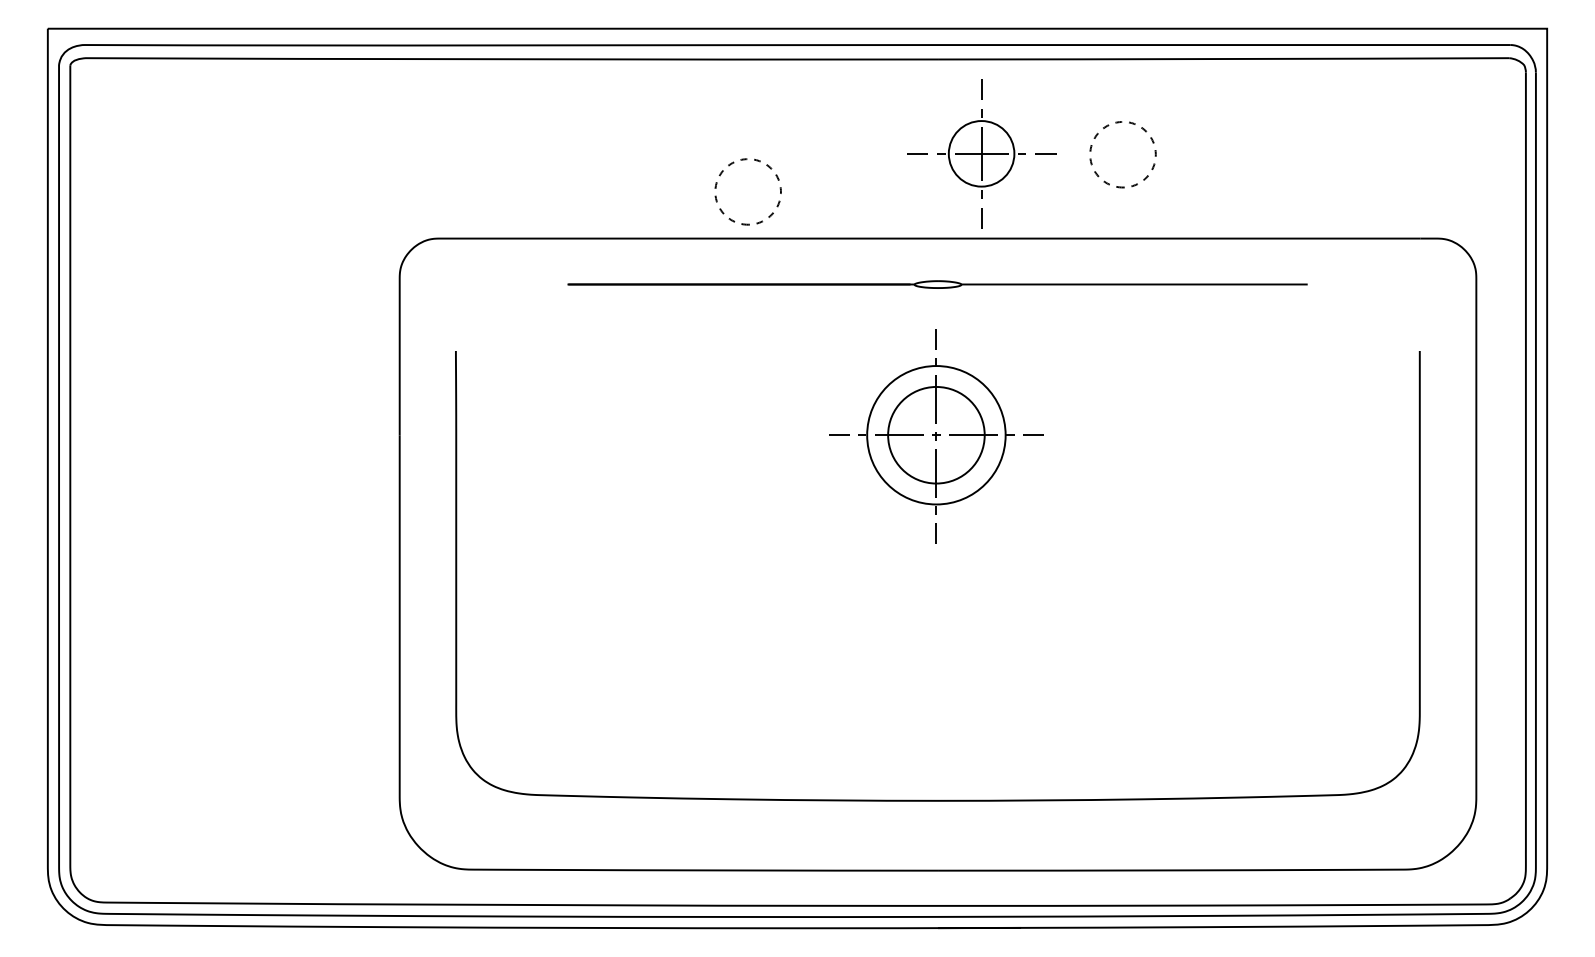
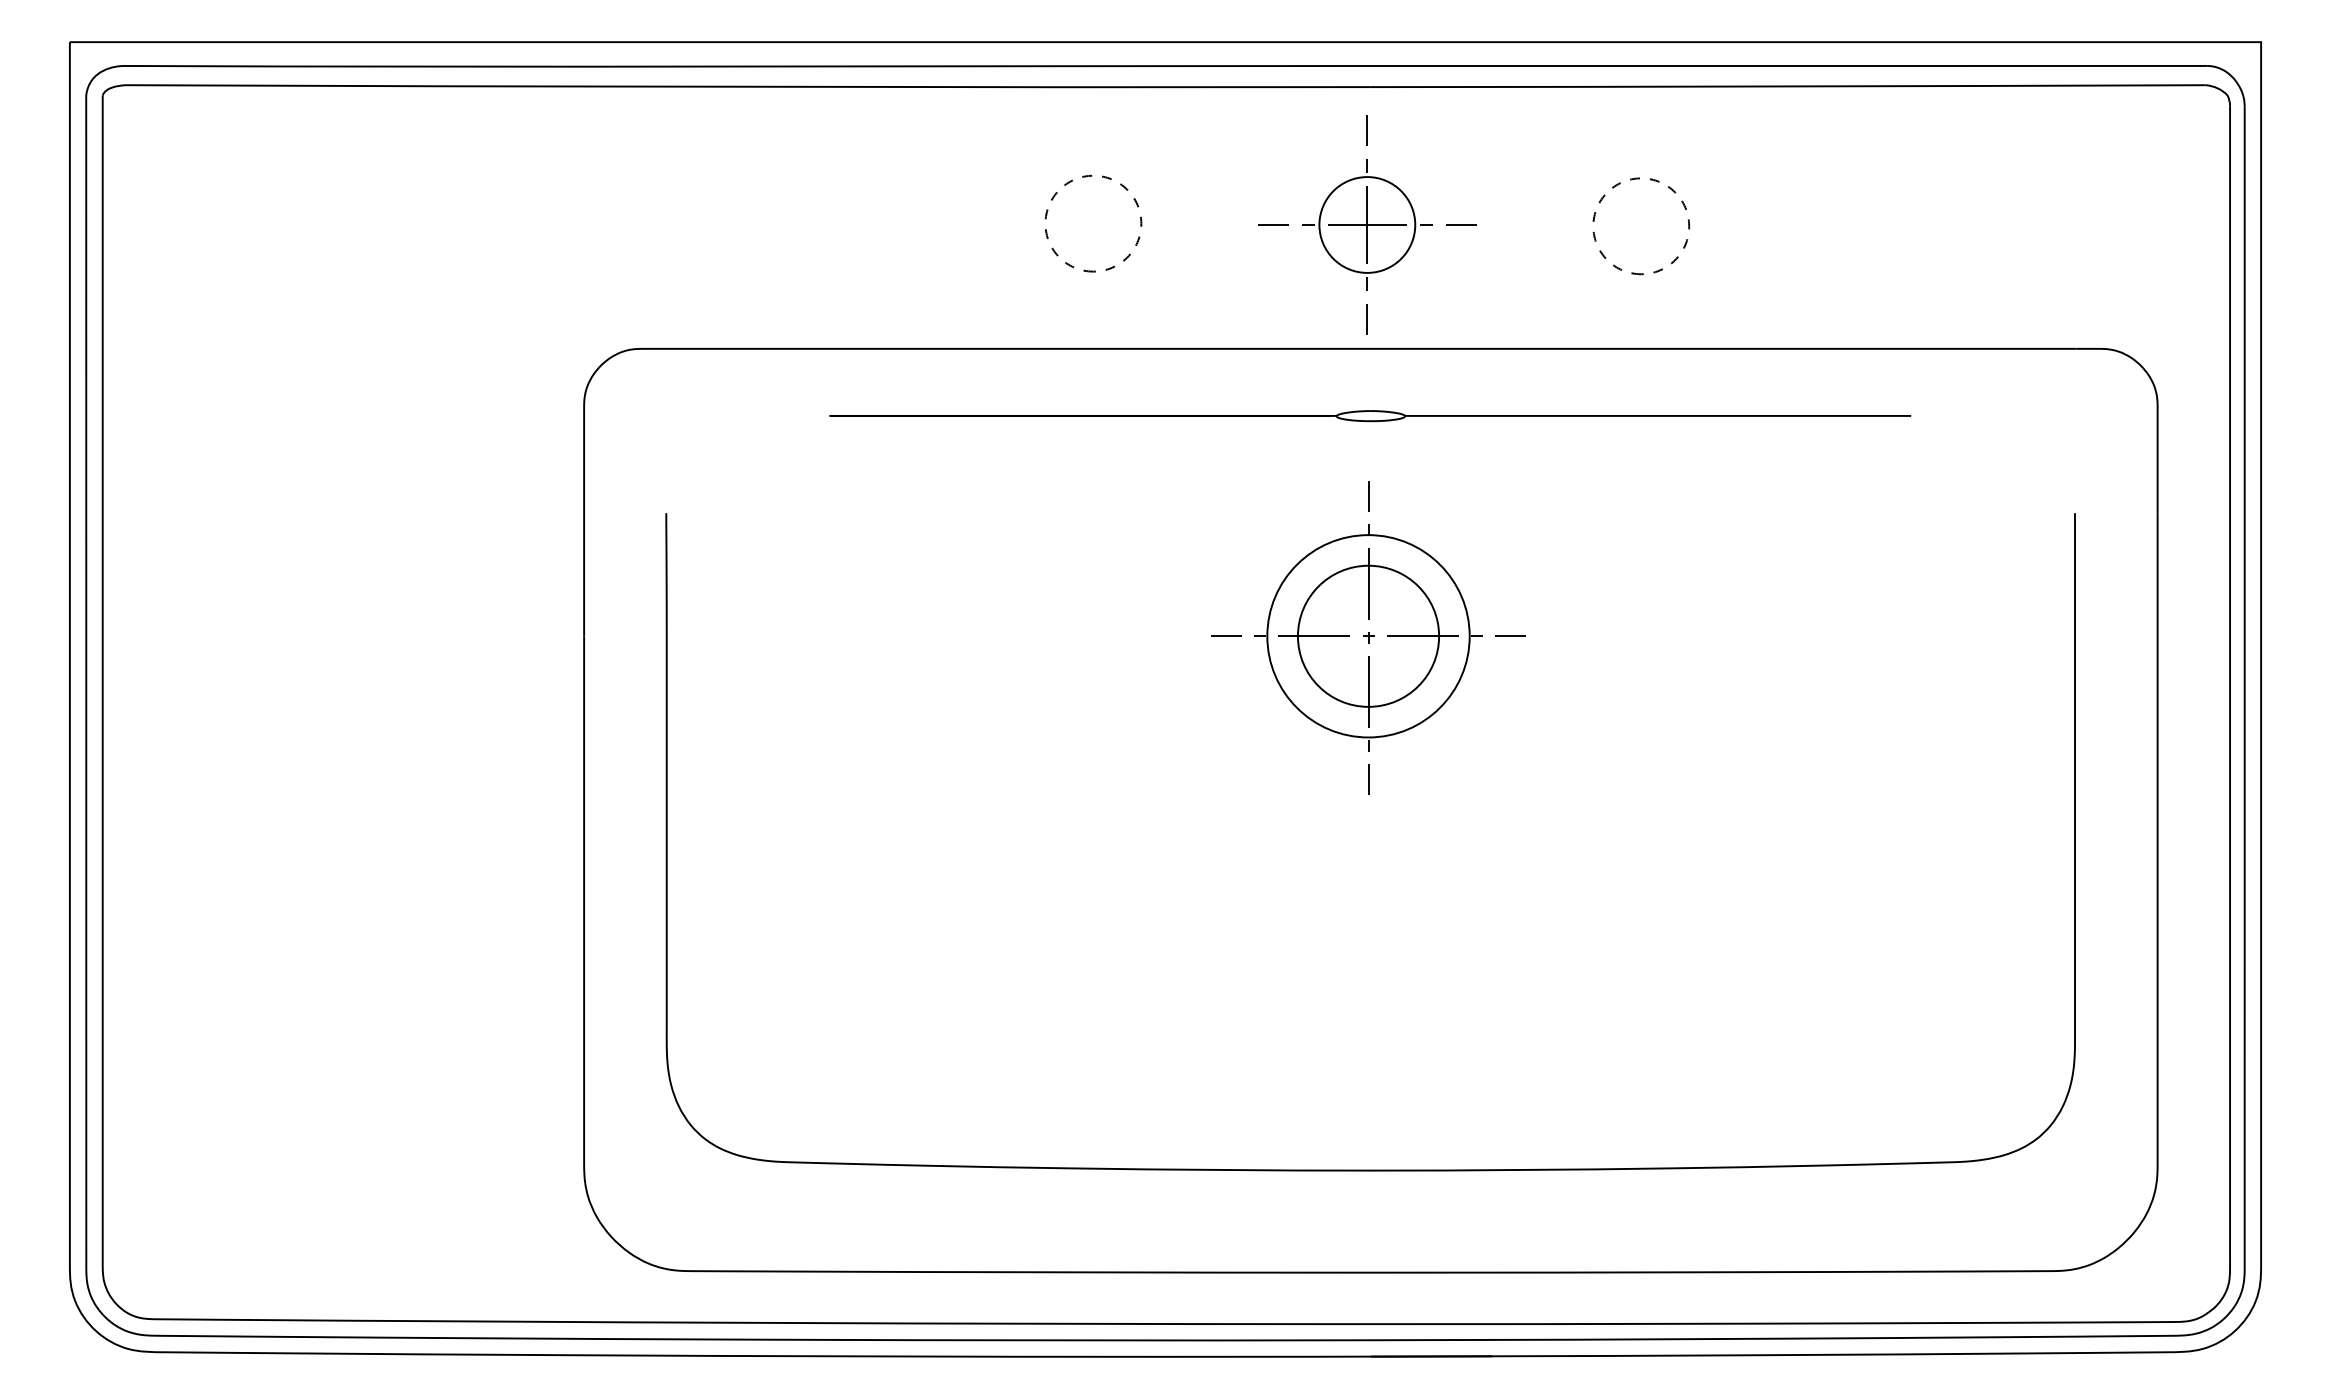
part: (981, 153) -> (1367, 224), moved
part: (729, 166) -> (1066, 186), moved

